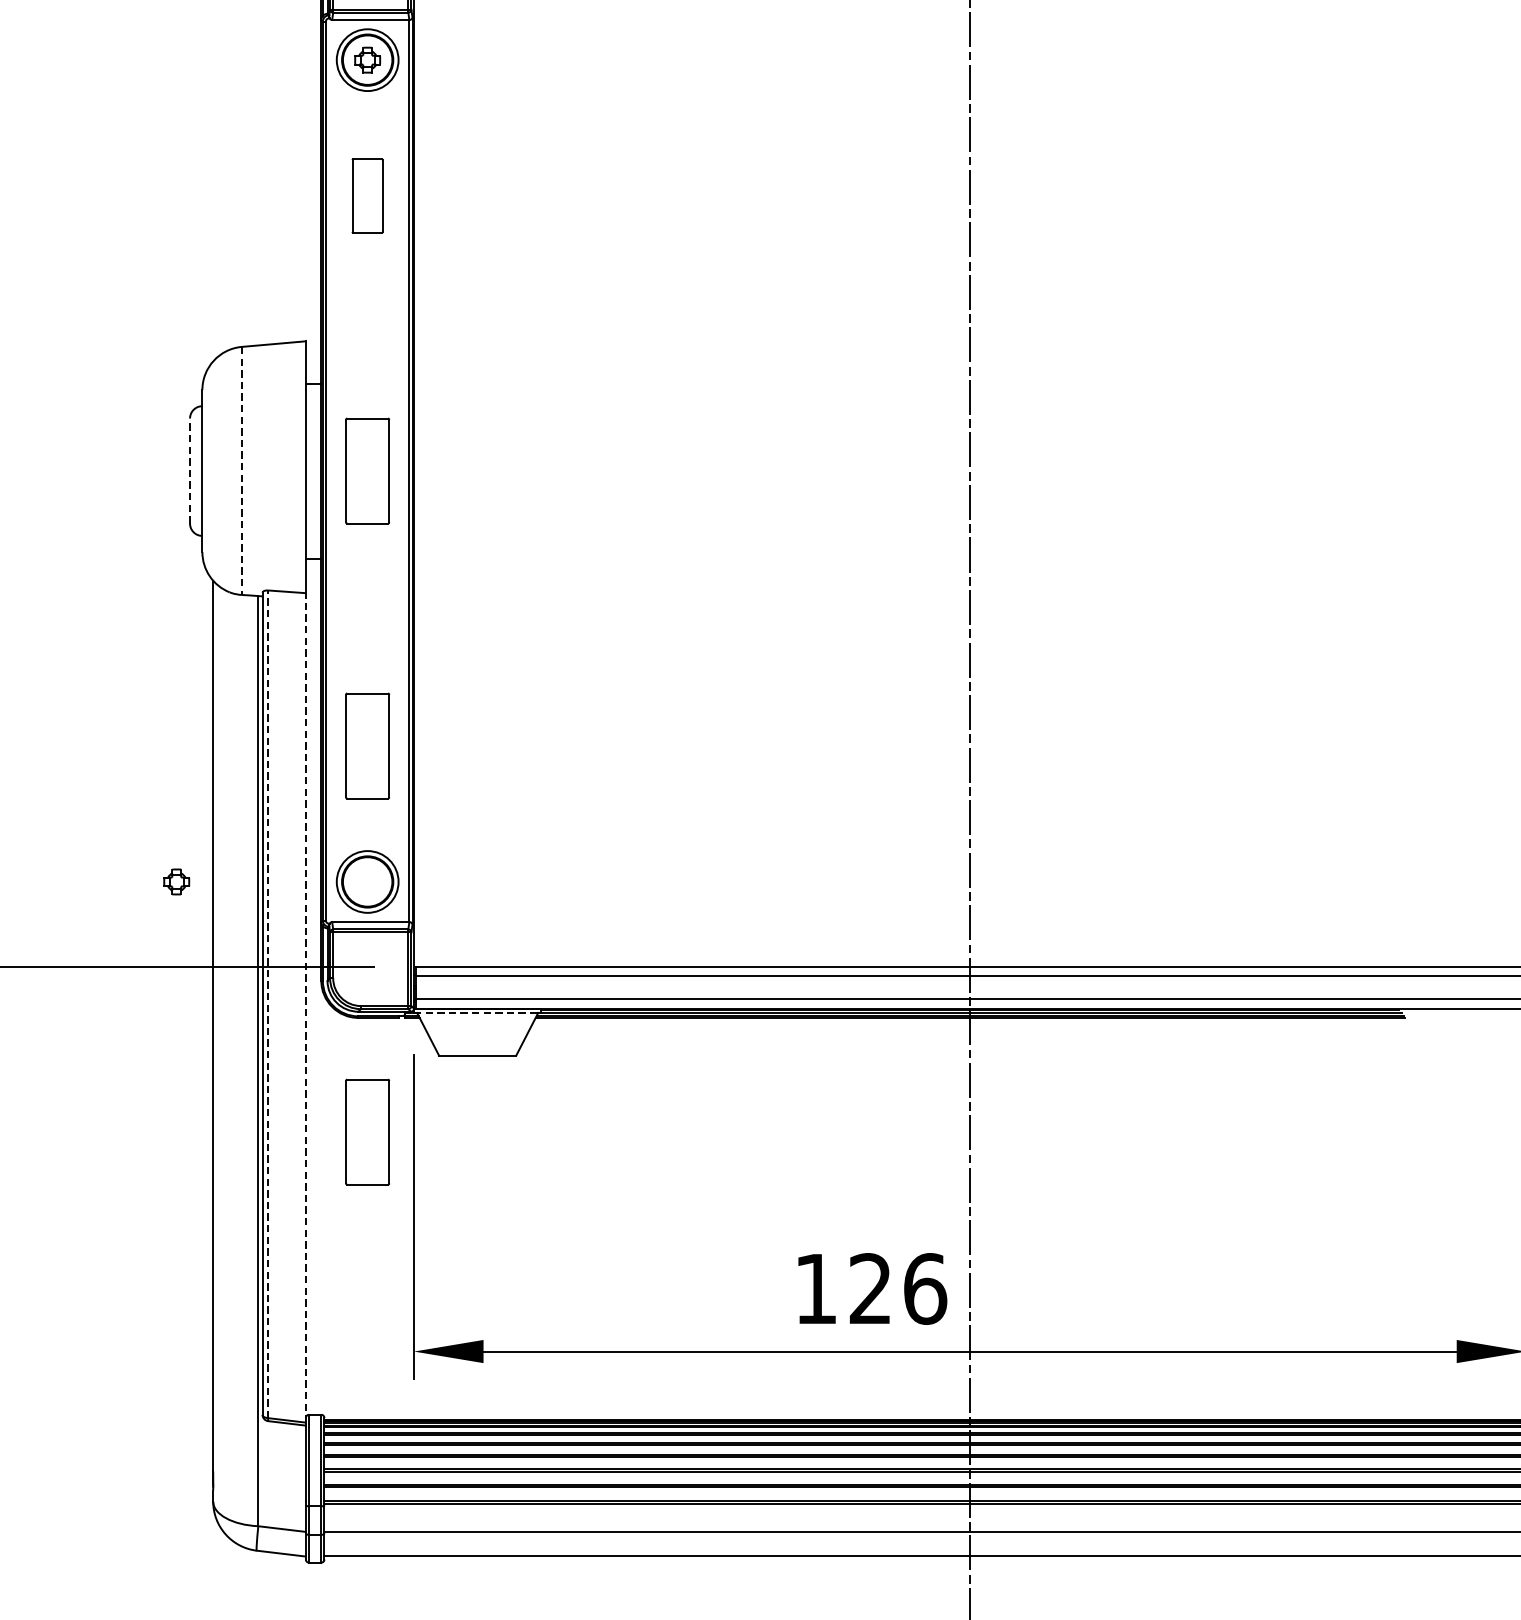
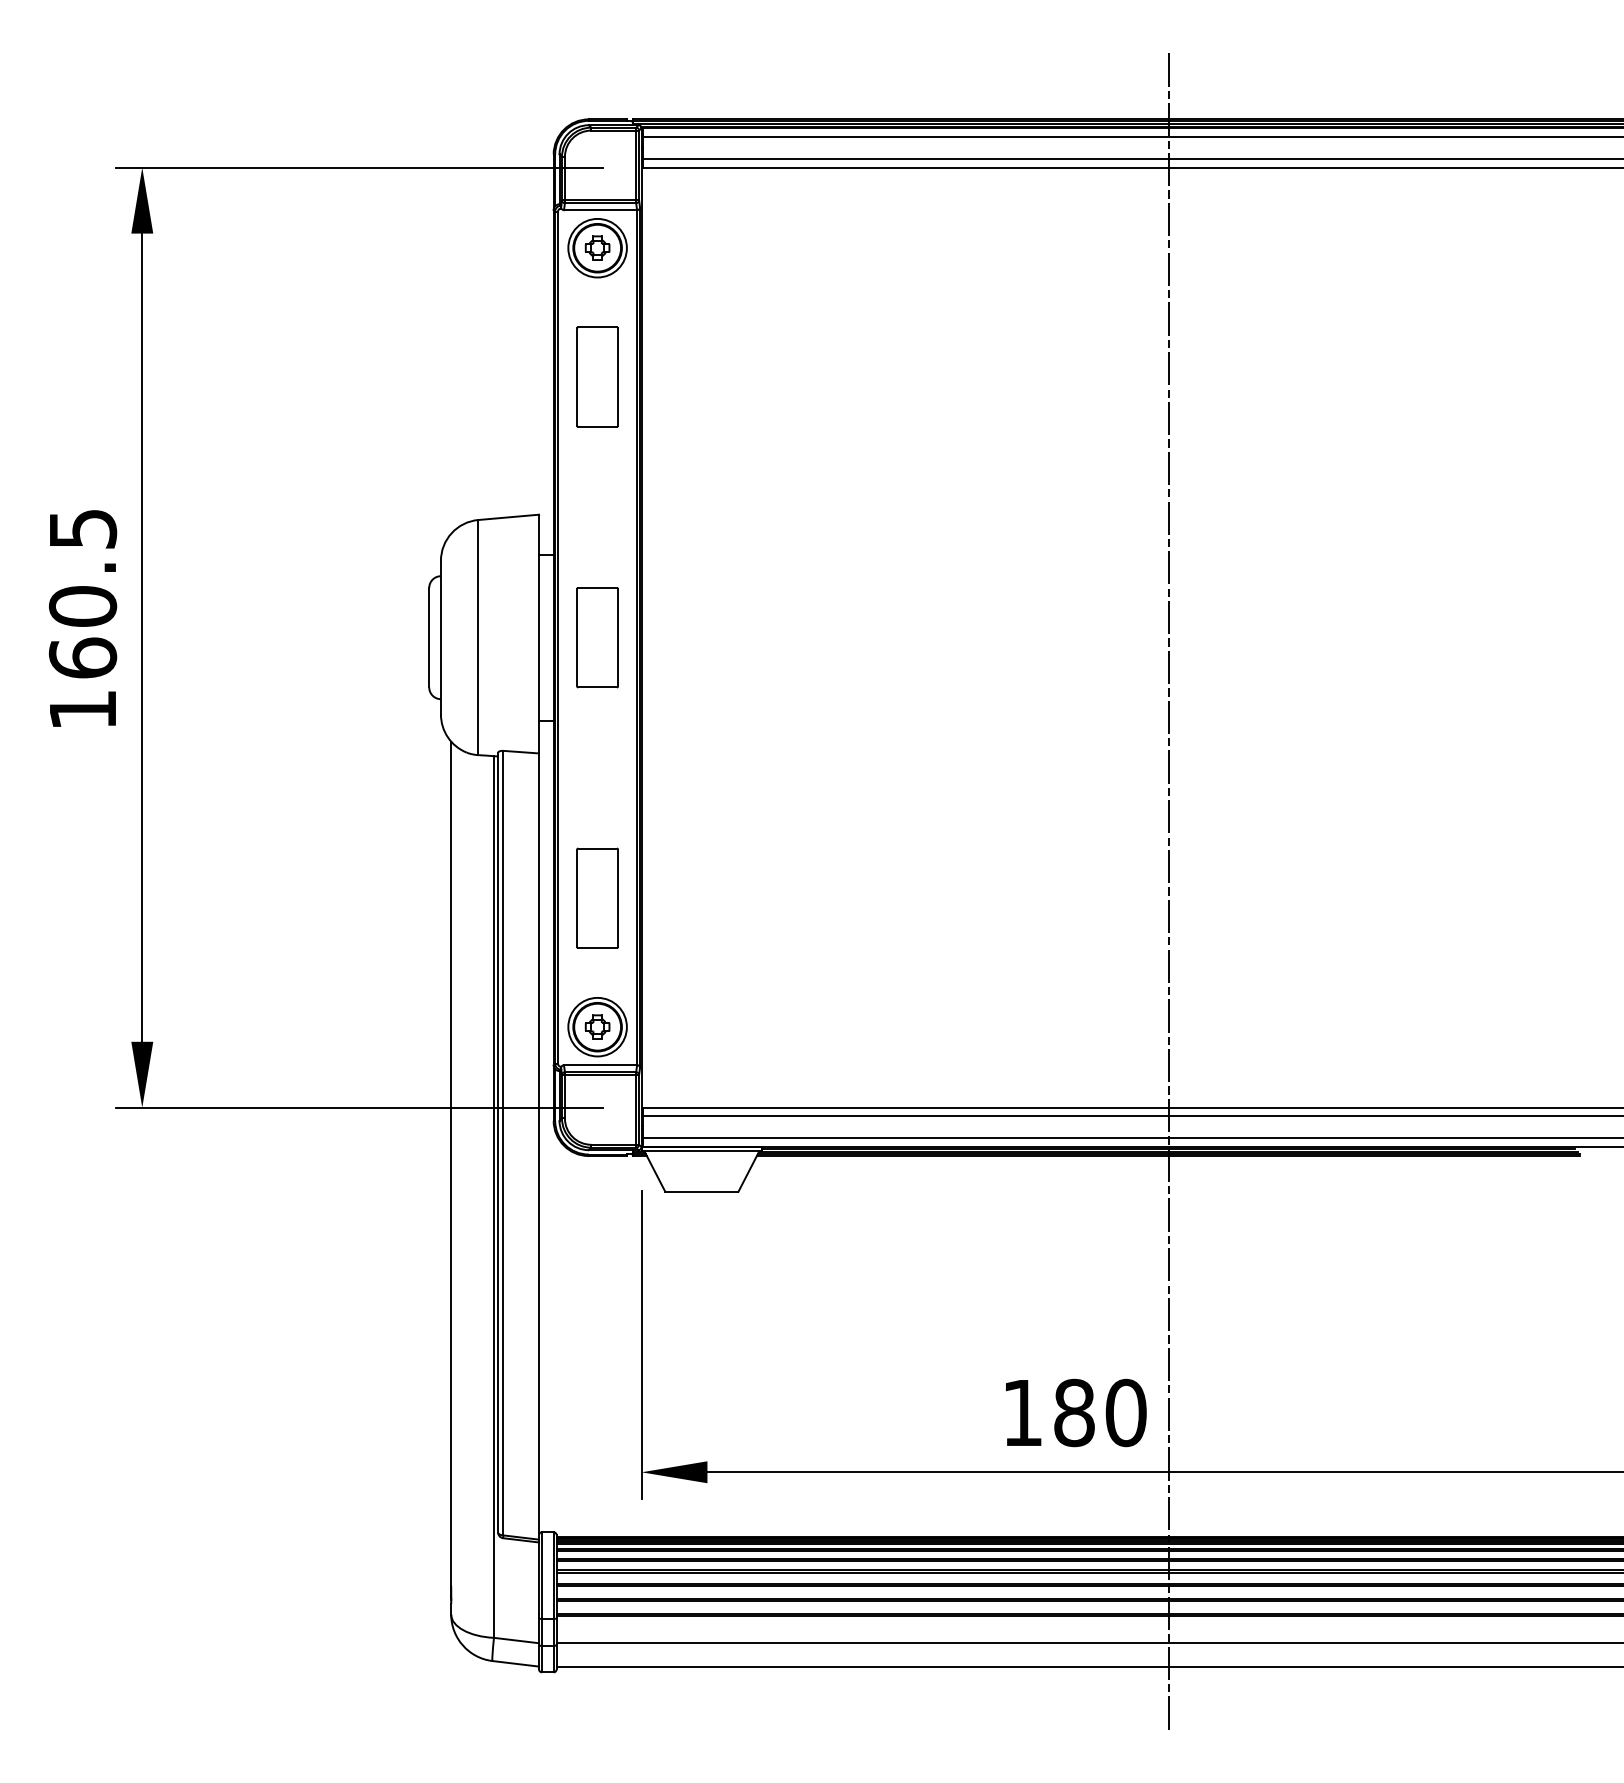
part: (367, 195) -> (597, 376), size x1.43
line: (190, 470) -> (429, 637), dashed -> solid
line: (241, 470) -> (478, 637), dashed -> solid
part: (176, 881) -> (597, 1026), moved
line: (268, 1003) -> (503, 1142), dashed -> solid
line: (306, 1007) -> (539, 1146), dashed -> solid
line: (478, 1013) -> (702, 1151), dashed -> solid
part: (367, 1131) -> (597, 1263), removed
text: (898, 1288) -> (1100, 1412), 126 -> 180

